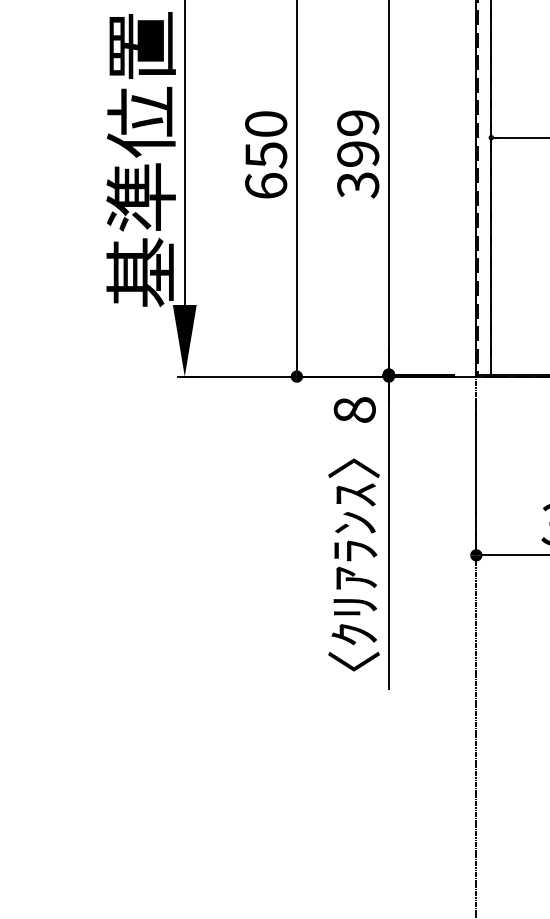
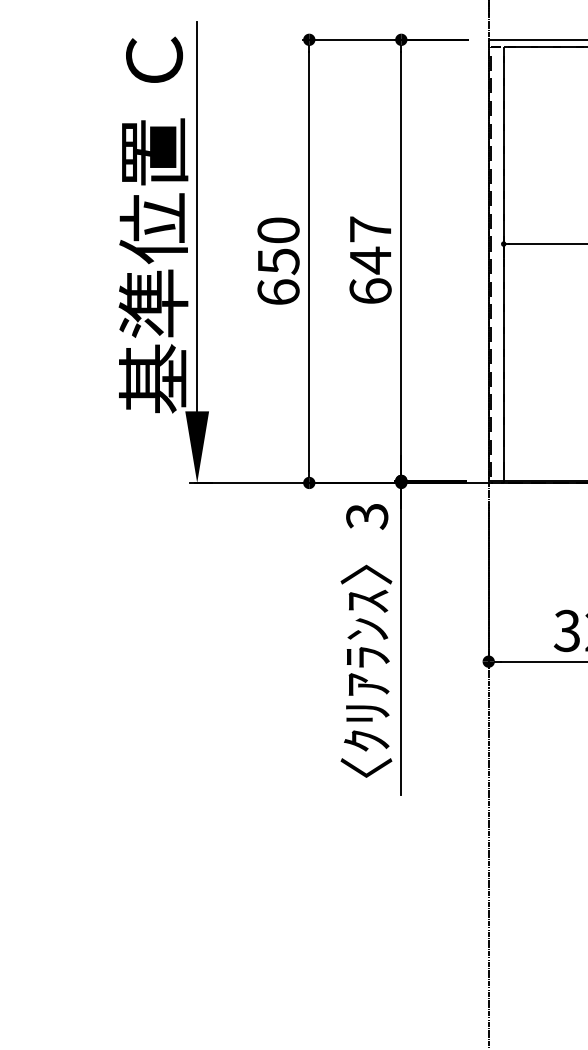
text: (358, 154) -> (370, 260), 399 -> 647
text: (355, 410) -> (367, 516), 8 -> 3

